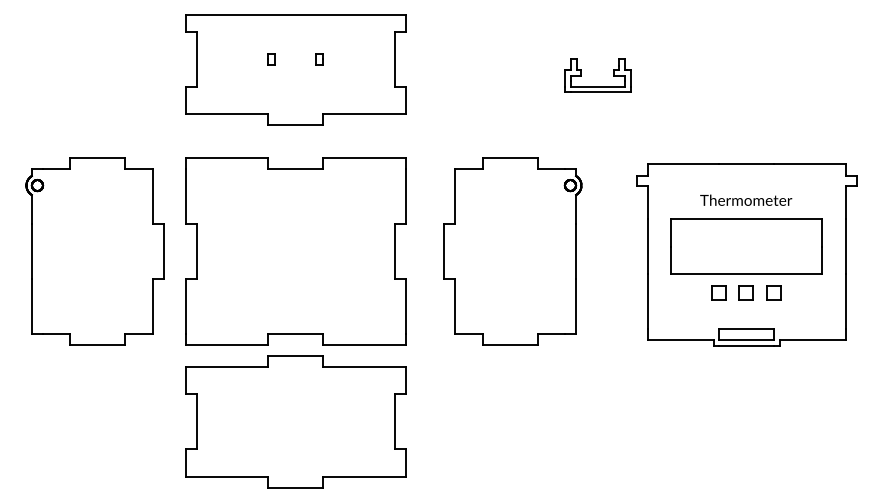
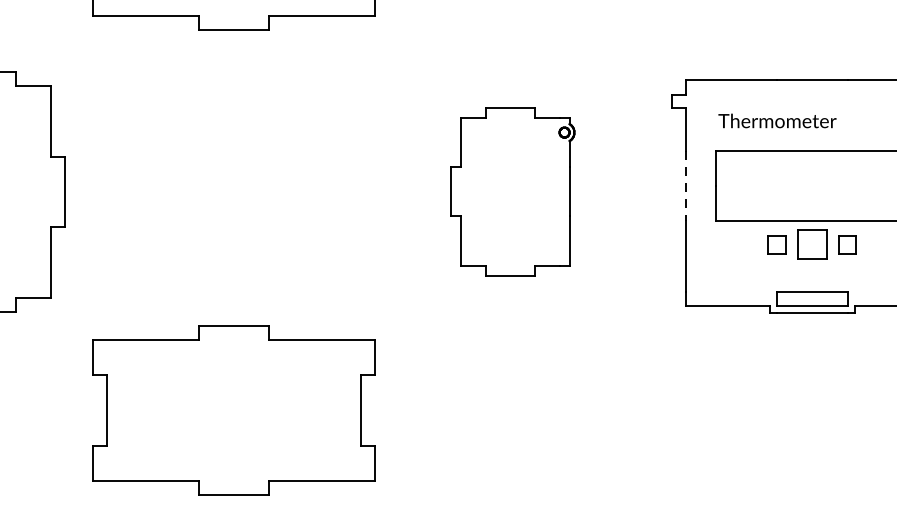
text: (746, 199) -> (777, 119), moved
line: (647, 247) -> (685, 186), solid -> dashed
part: (295, 251) -> (233, 191), removed
part: (512, 251) -> (512, 191), size x0.7
part: (745, 292) -> (811, 244), size x1.6

